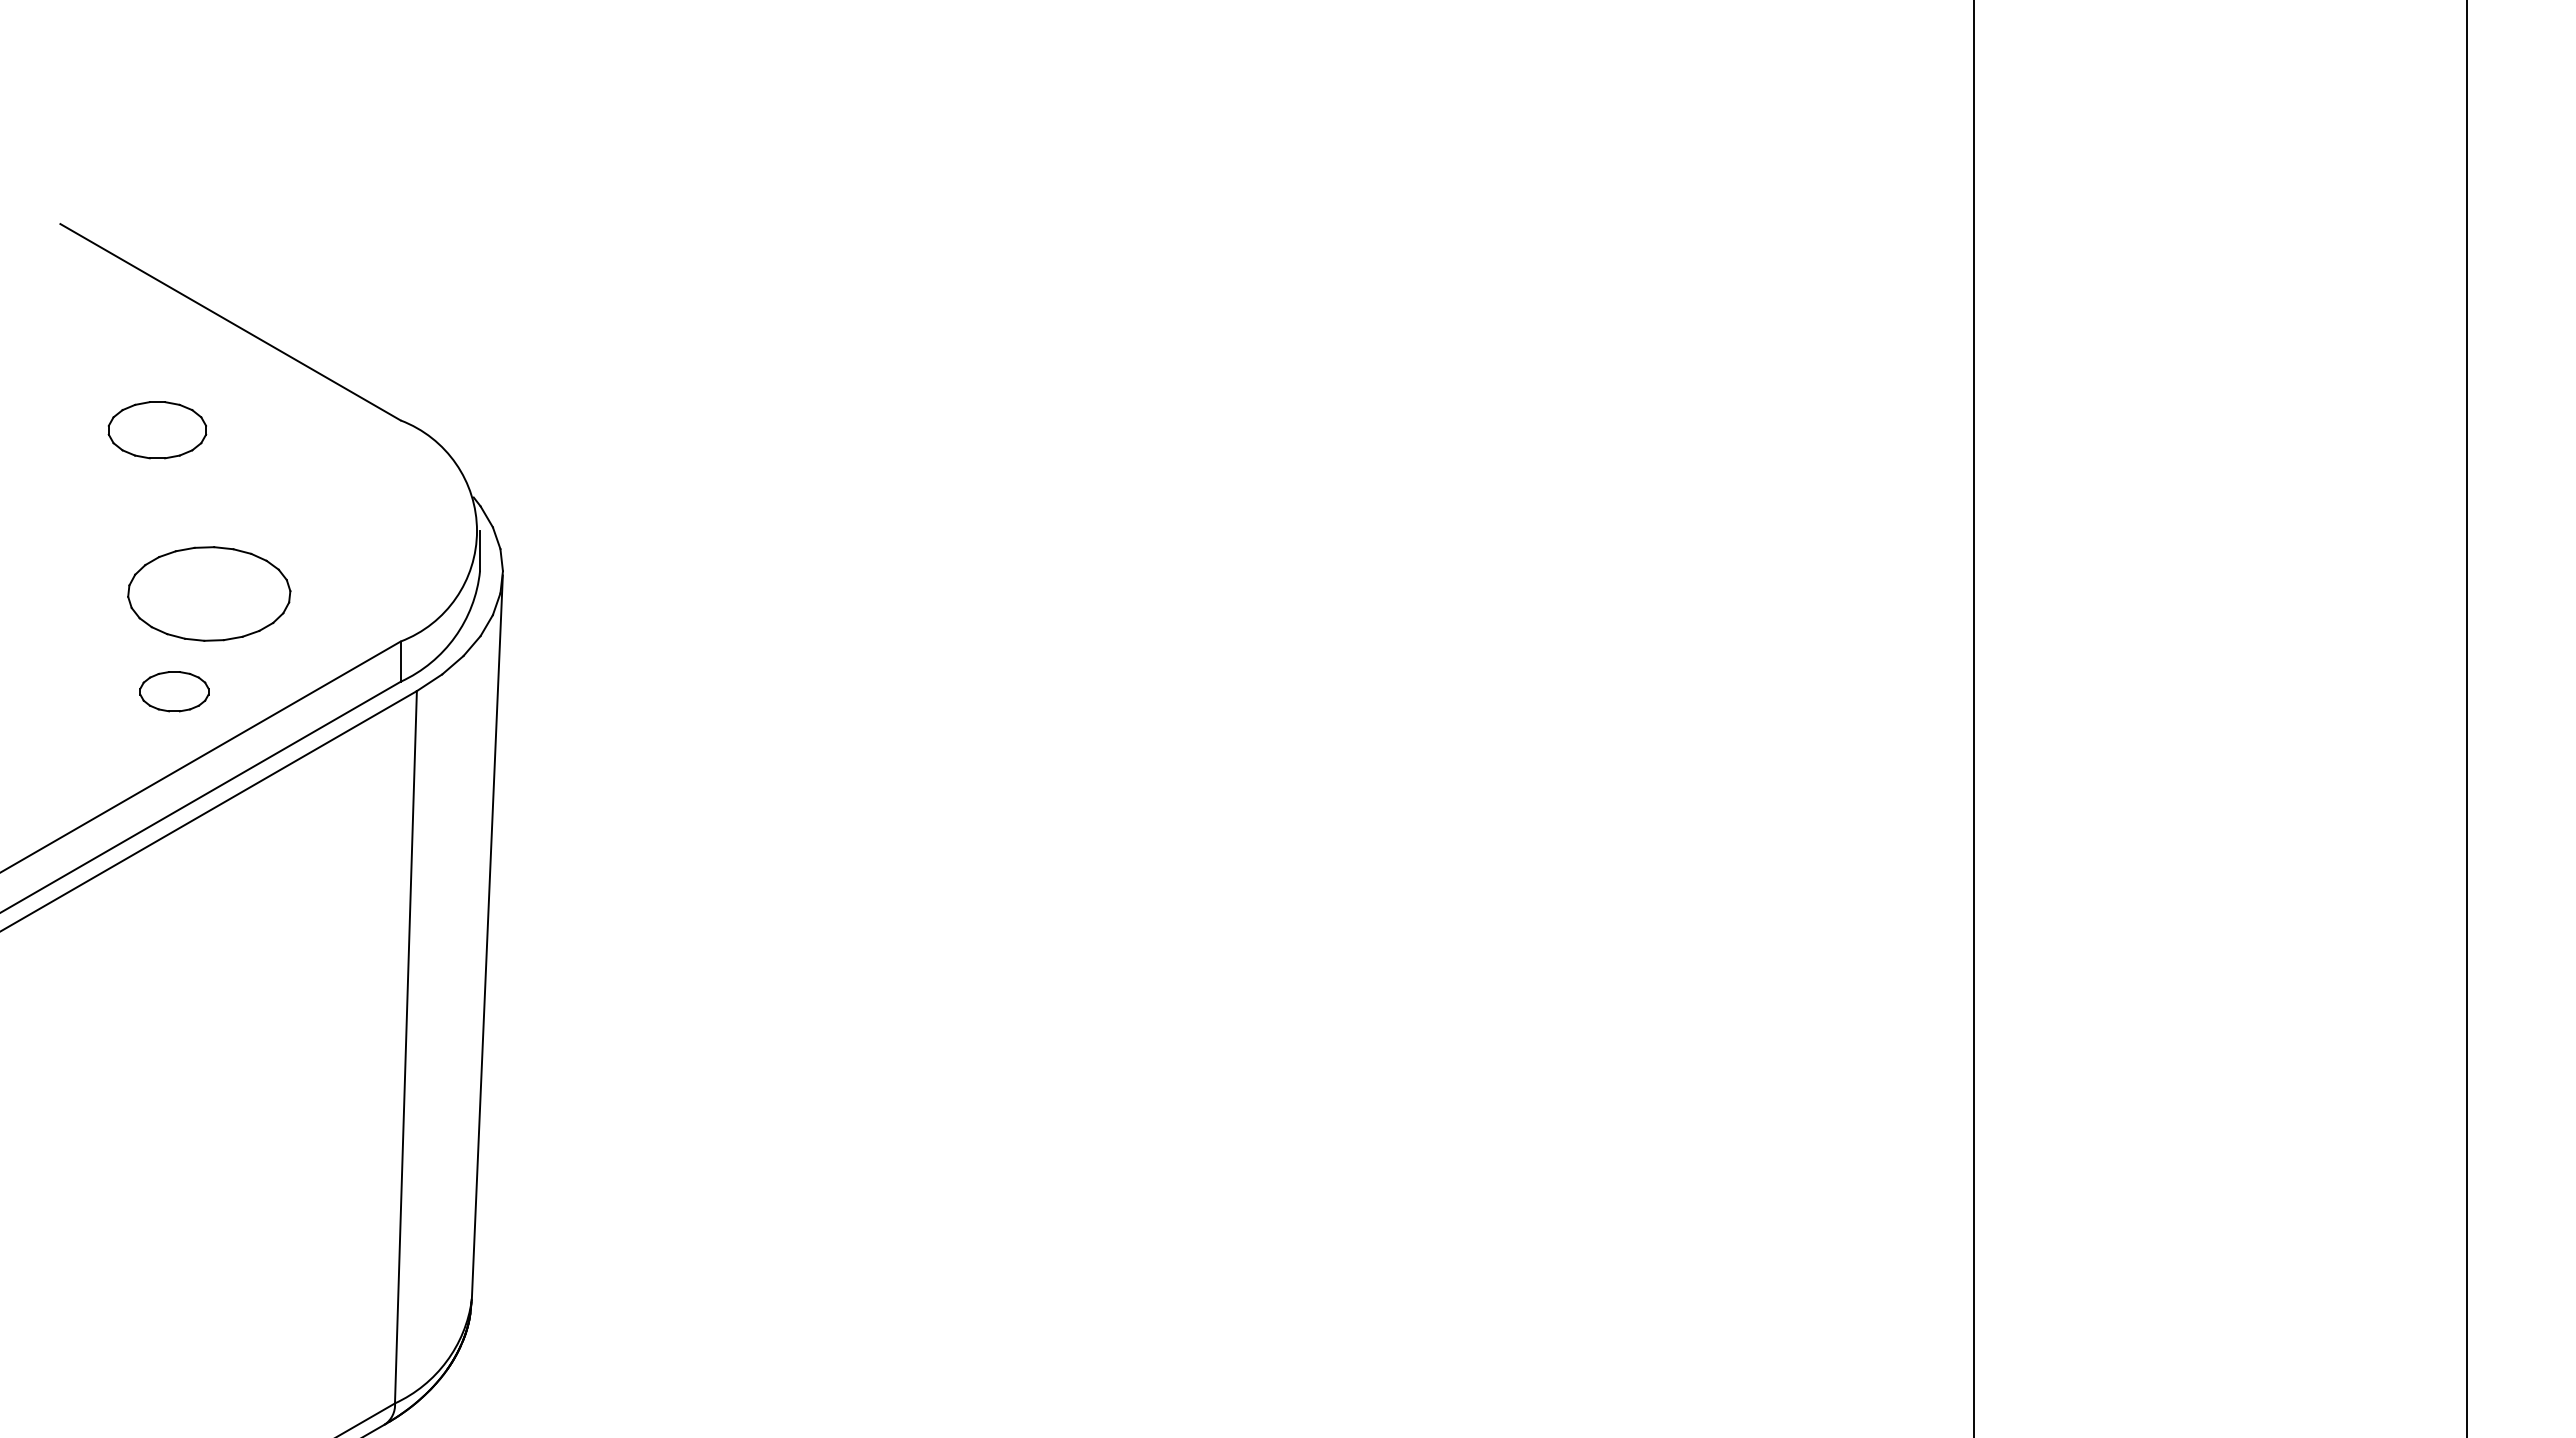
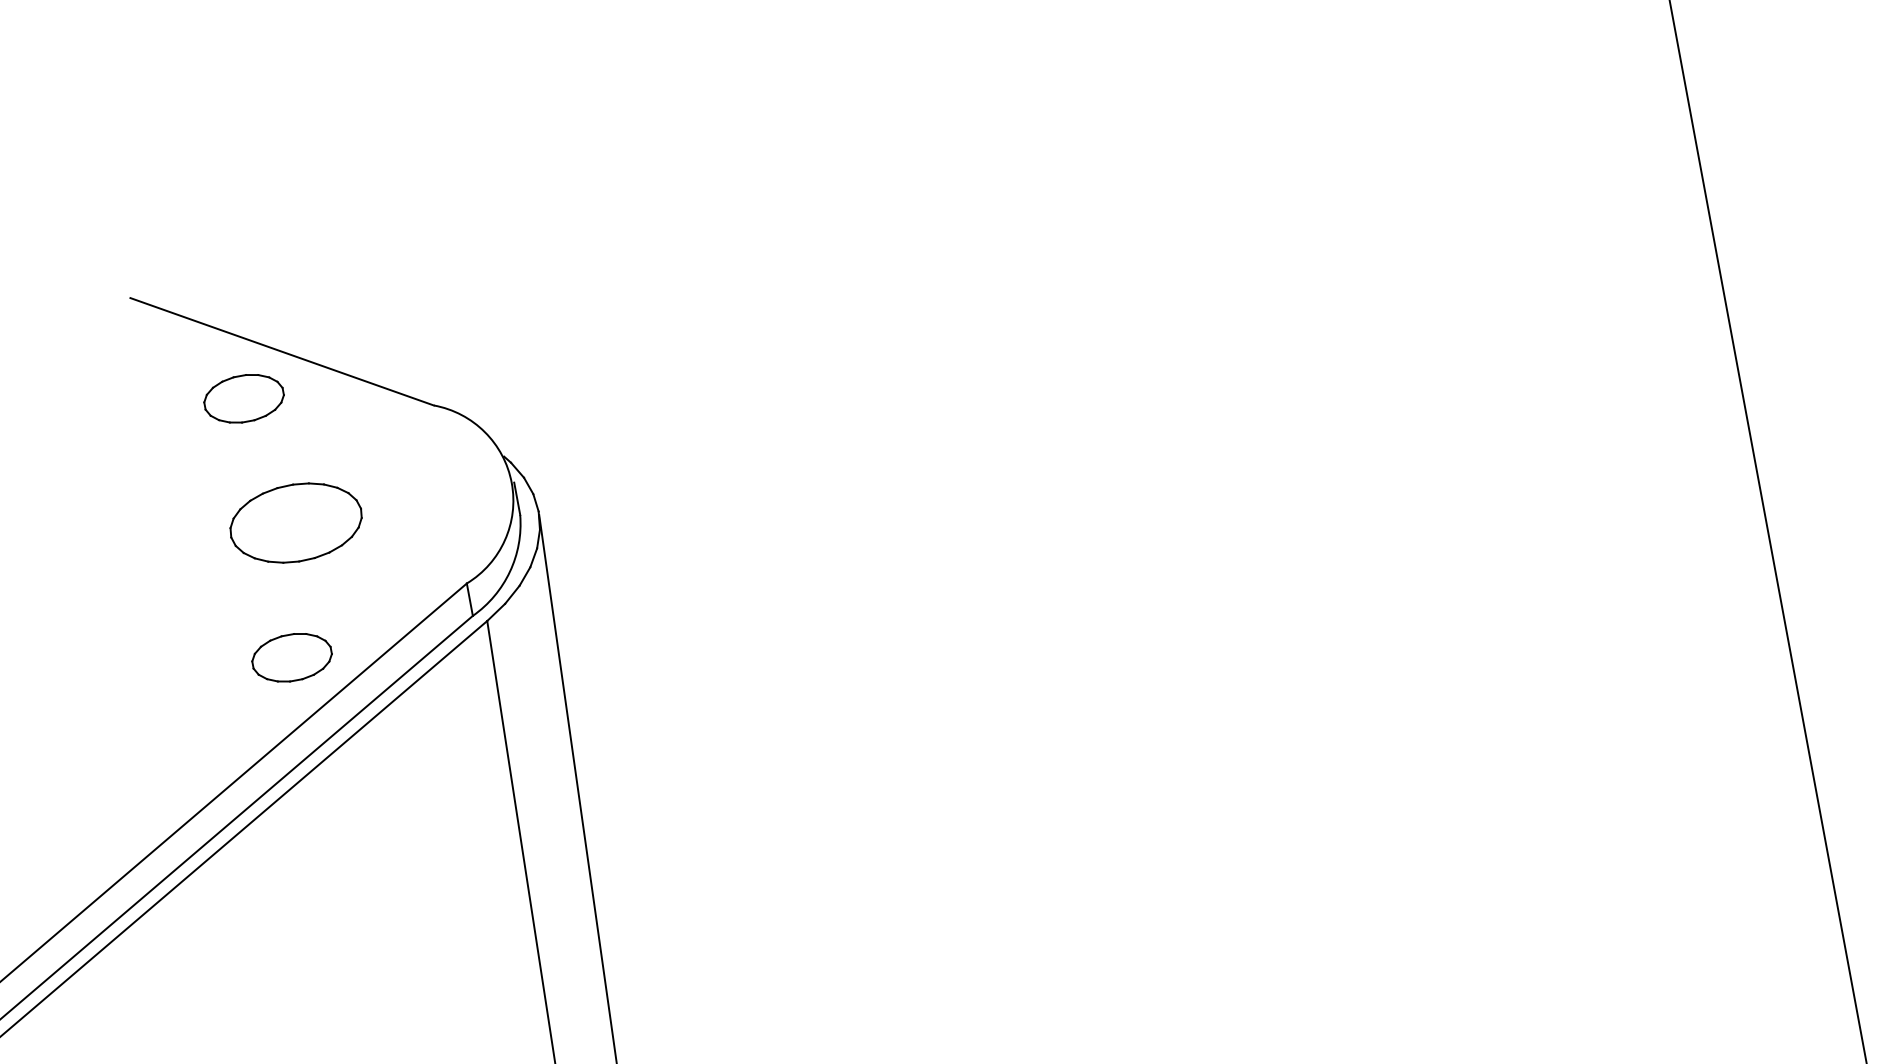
part: (157, 430) -> (244, 398), moved
part: (209, 593) -> (296, 522), moved
part: (174, 691) -> (292, 657), size x1.43

